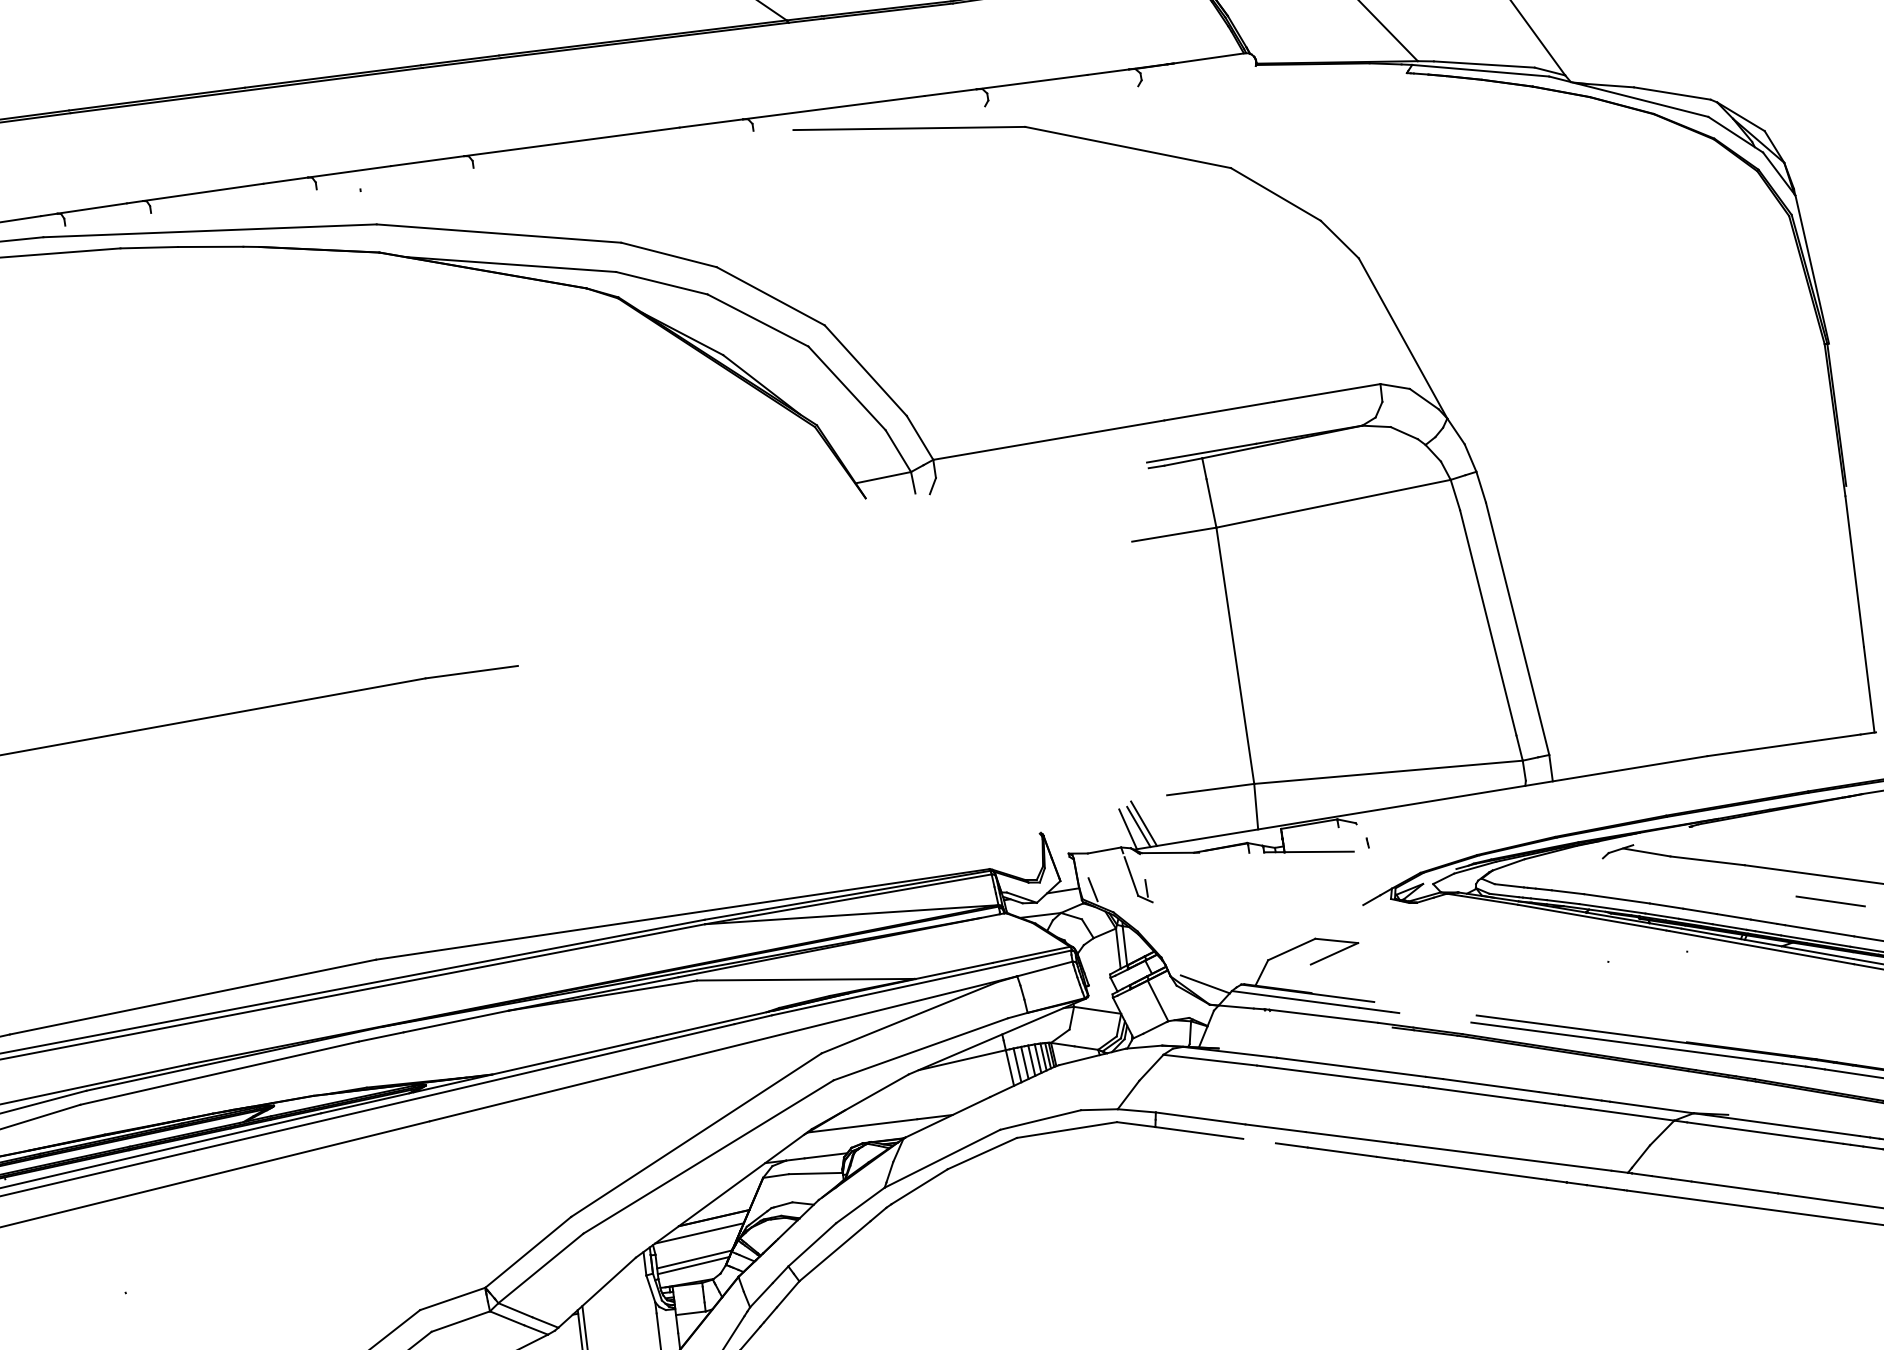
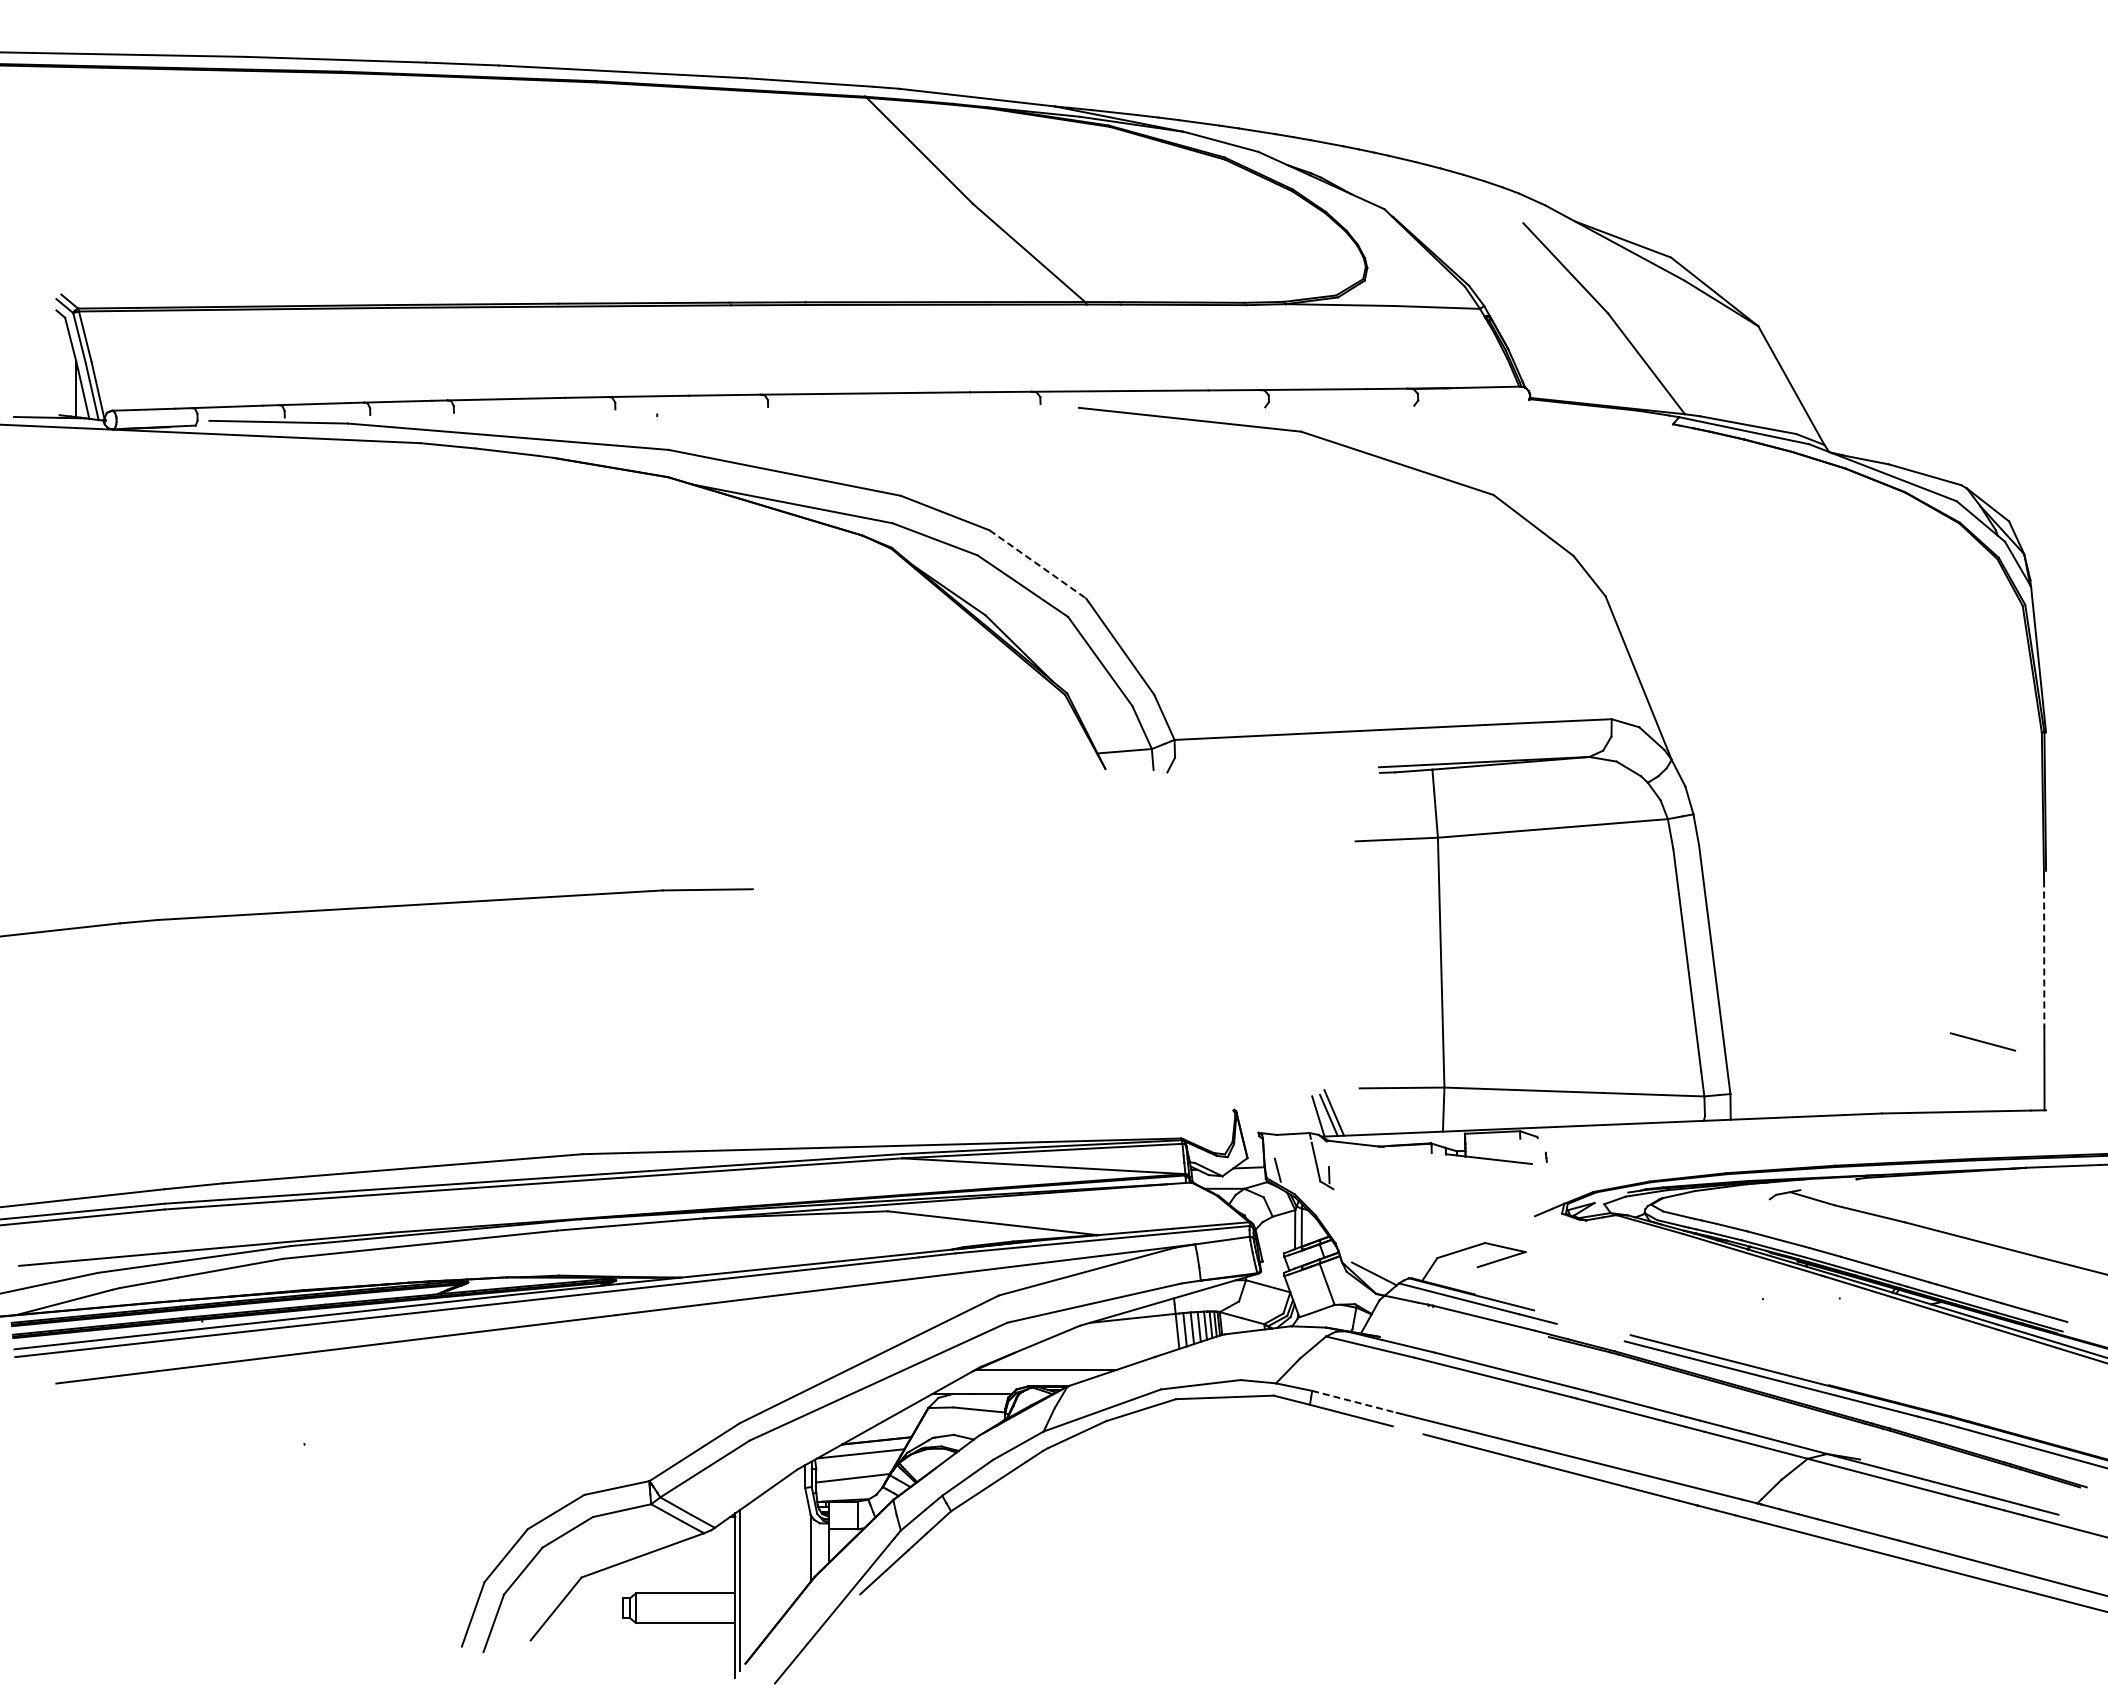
line: (771, 296) -> (1038, 564), solid -> dashed
line: (1855, 572) -> (2044, 954), solid -> dashed
line: (1830, 901) -> (1982, 1041), moved
line: (1200, 1118) -> (1354, 1401), solid -> dashed
line: (693, 1265) -> (851, 1483), removed

